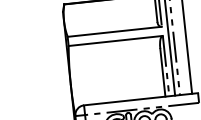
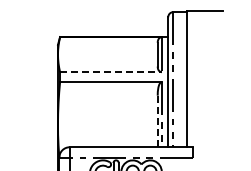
line: (115, 32) -> (111, 72), solid -> dashed
line: (162, 72) -> (157, 121), solid -> dashed

